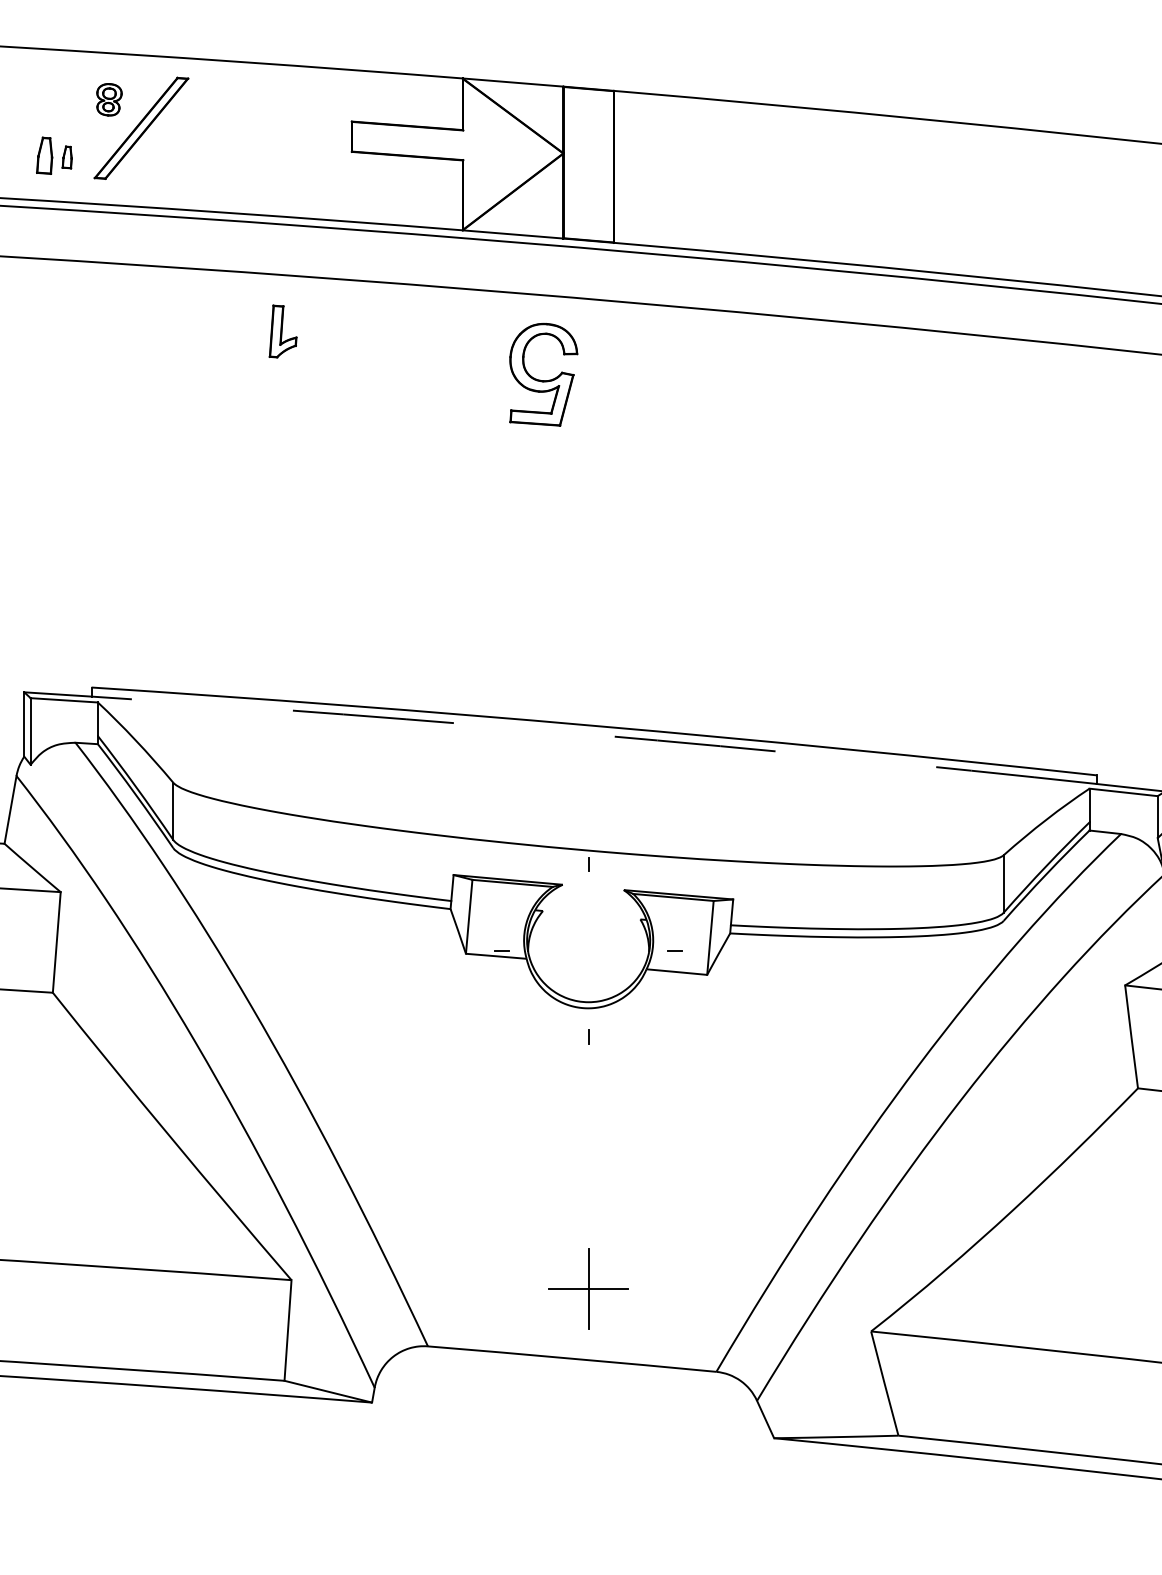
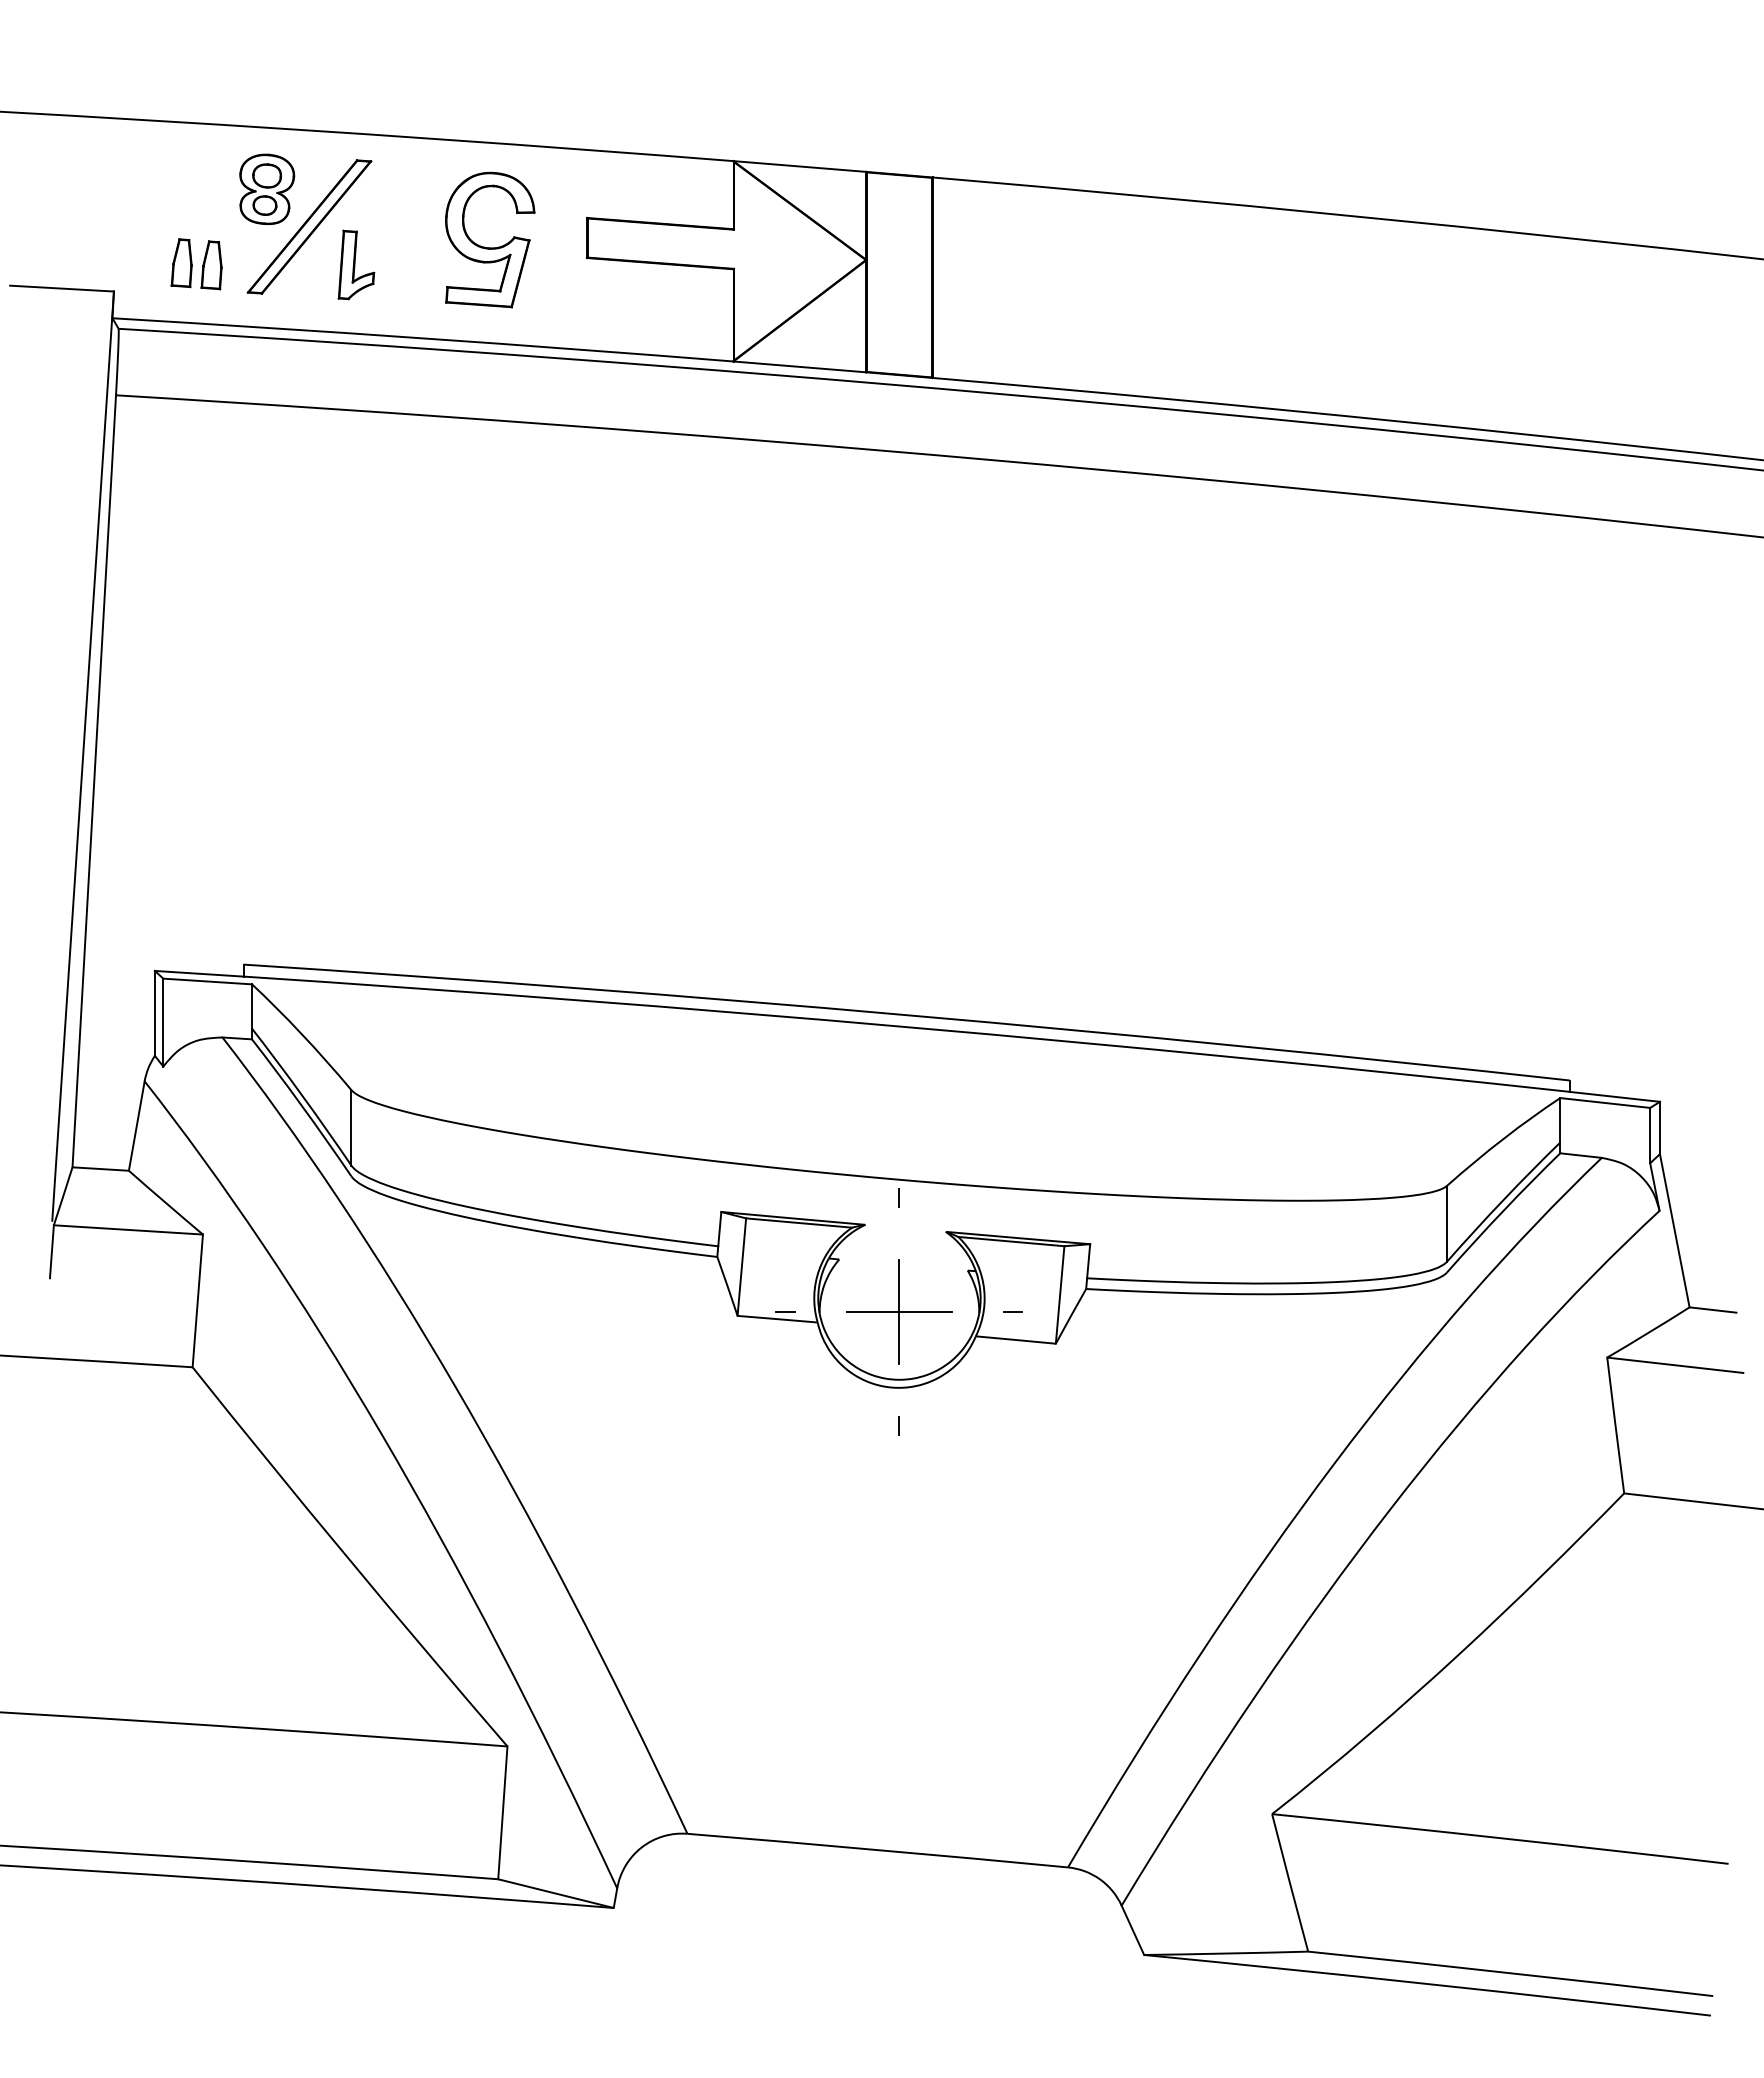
part: (109, 99) -> (267, 188), size x1.67
part: (67, 157) -> (211, 265), size x1.67
part: (283, 331) -> (356, 264), moved
part: (543, 380) -> (490, 247), moved
arc: (594, 735) -> (907, 1027), dashed -> solid
part: (588, 1288) -> (899, 1311), moved

